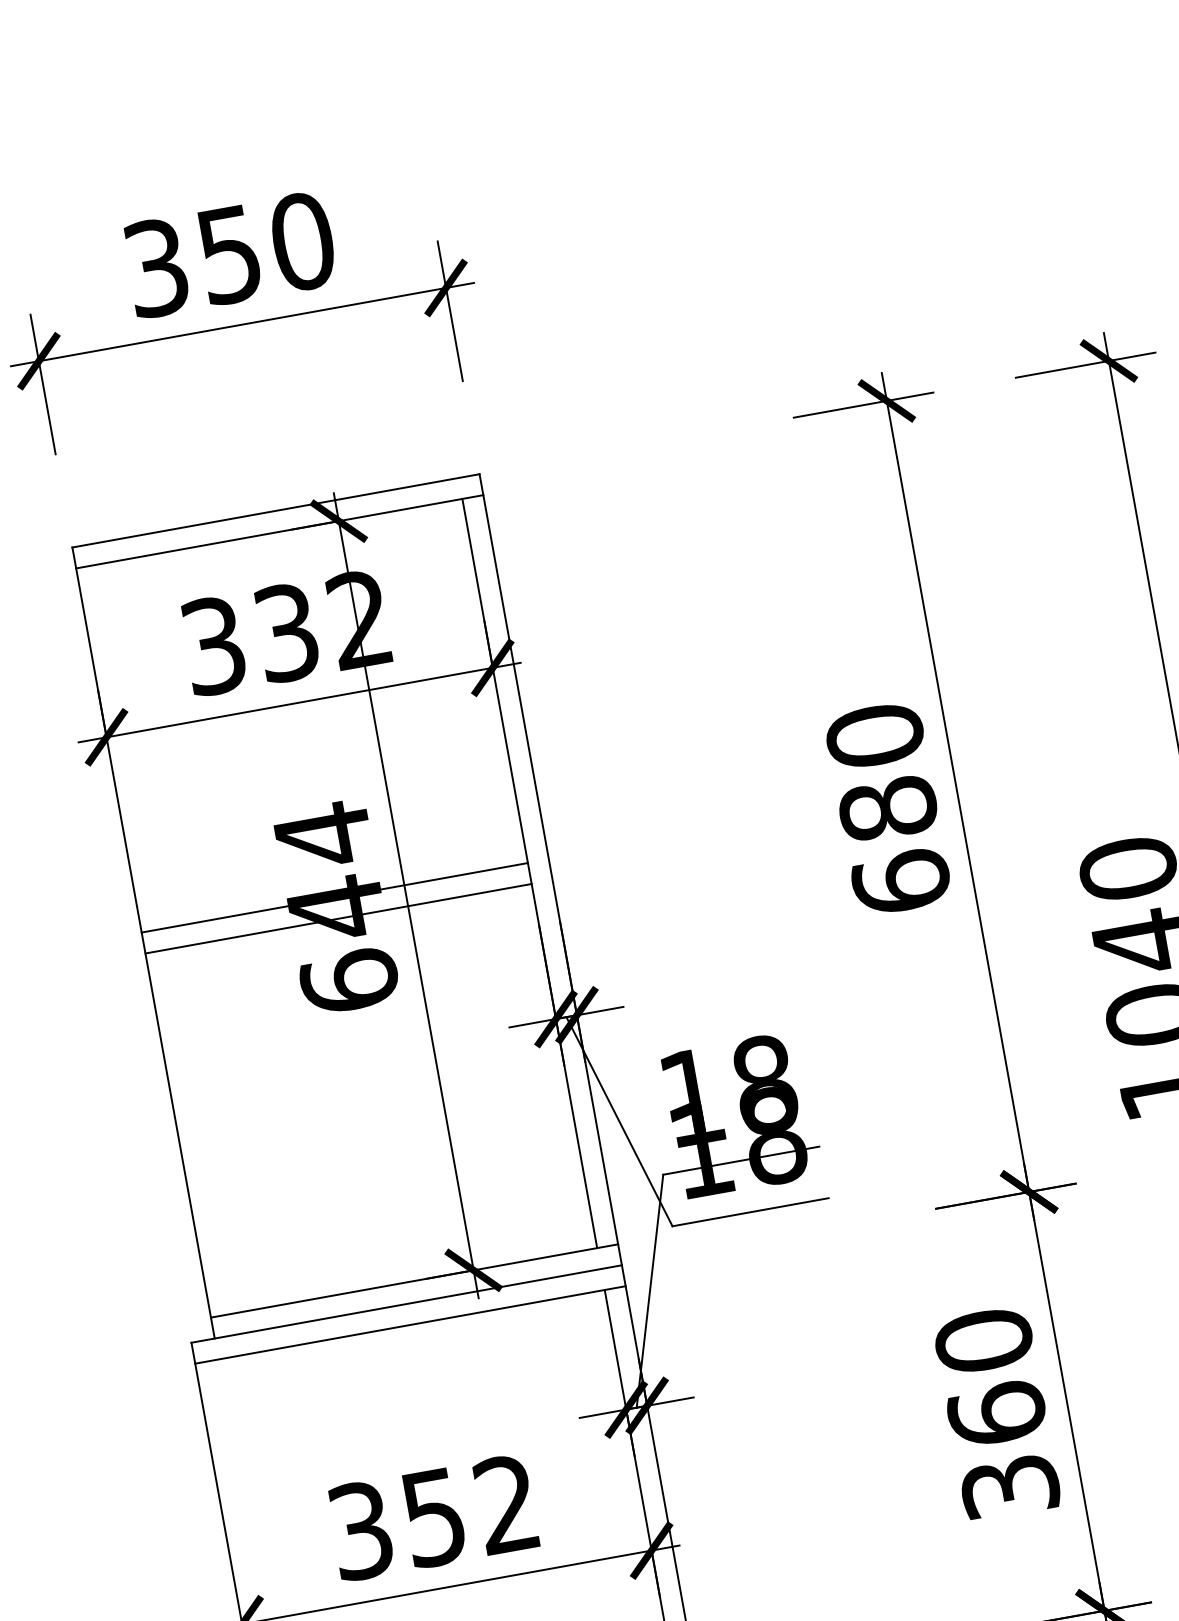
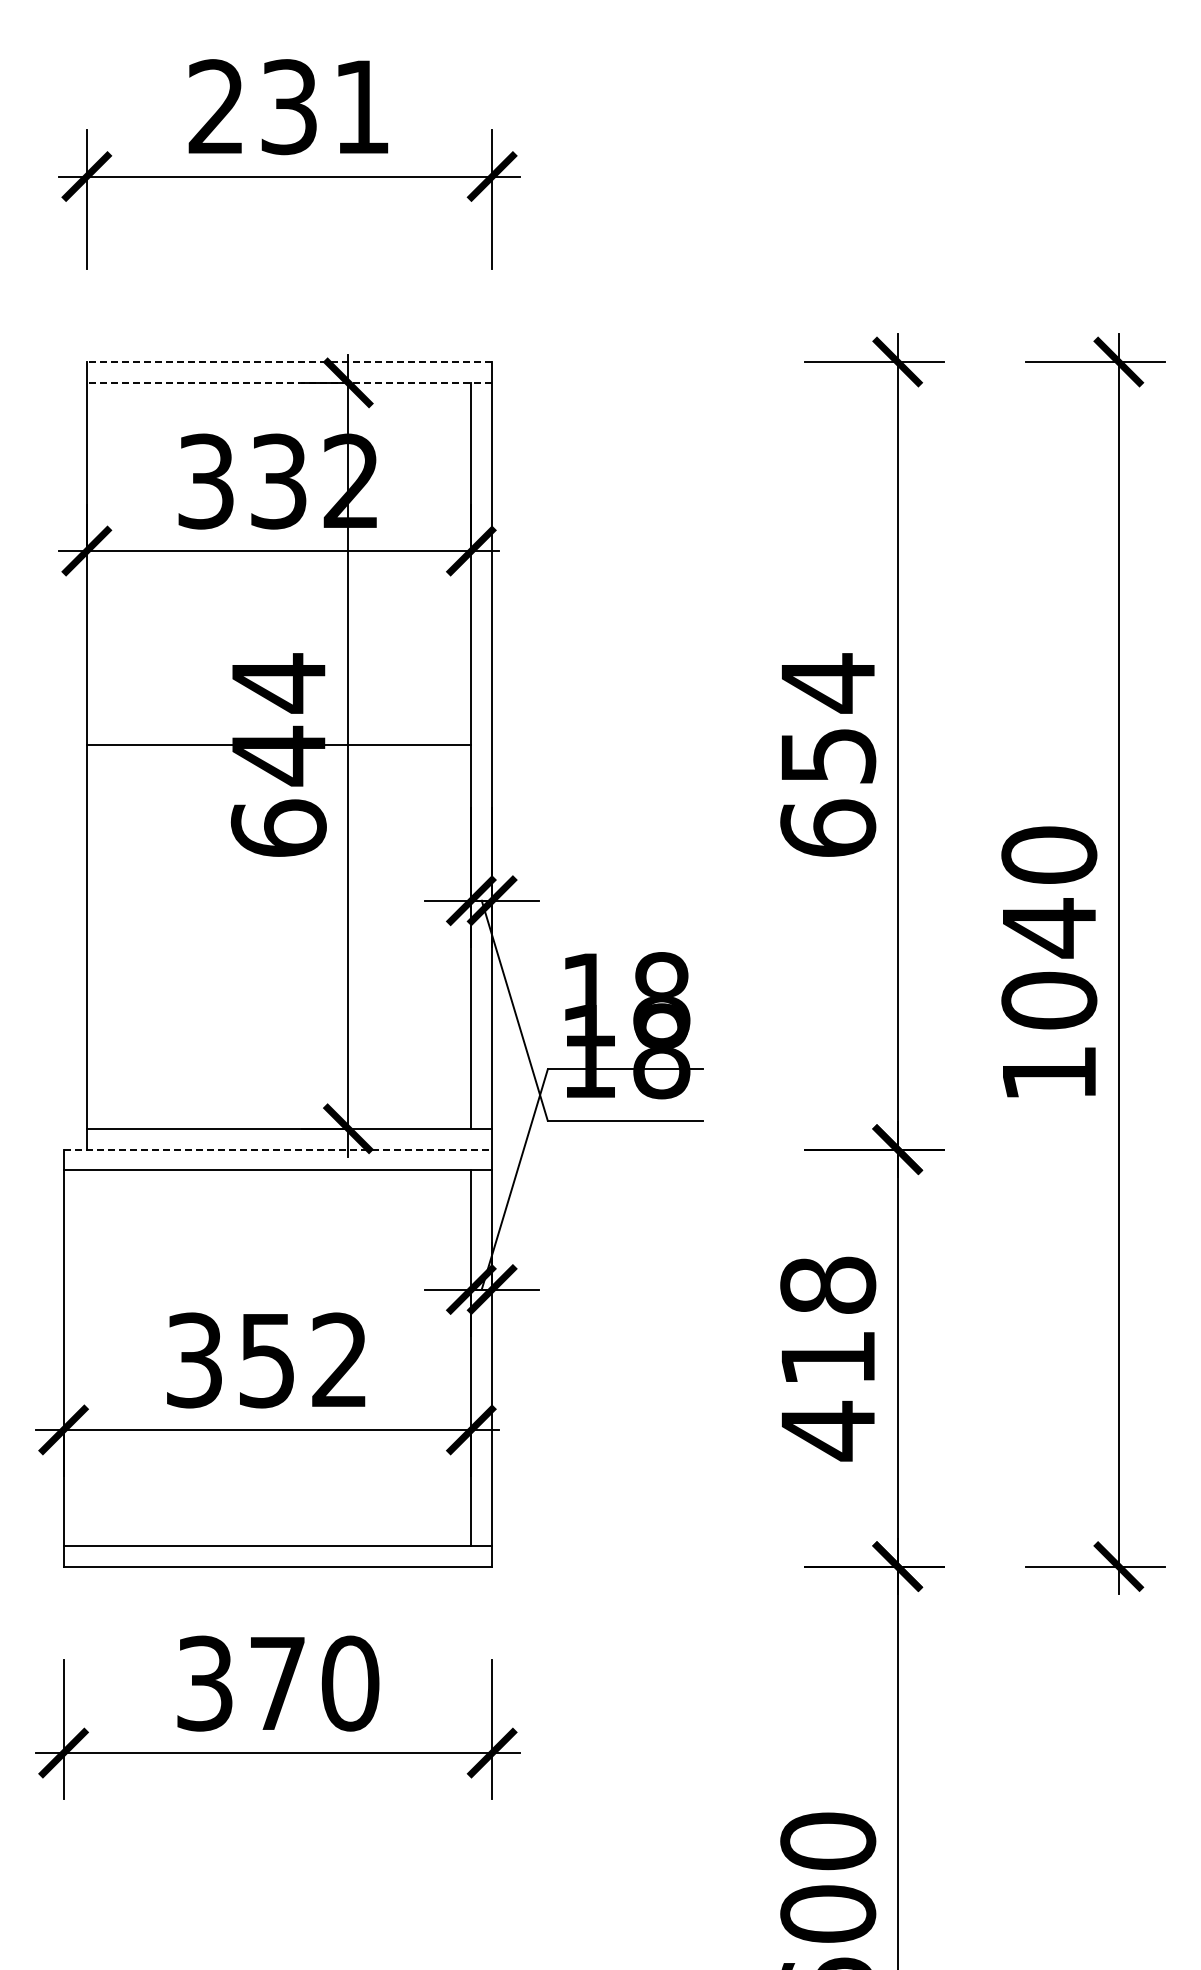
text: (229, 255) -> (289, 107), 350 -> 231
line: (276, 511) -> (289, 362), solid -> dashed
line: (279, 531) -> (289, 382), solid -> dashed
text: (881, 771) -> (828, 718), 680 -> 654
line: (338, 919) -> (278, 766), removed
line: (407, 1303) -> (278, 1149), solid -> dashed
text: (997, 1414) -> (828, 1358), 360 -> 418

